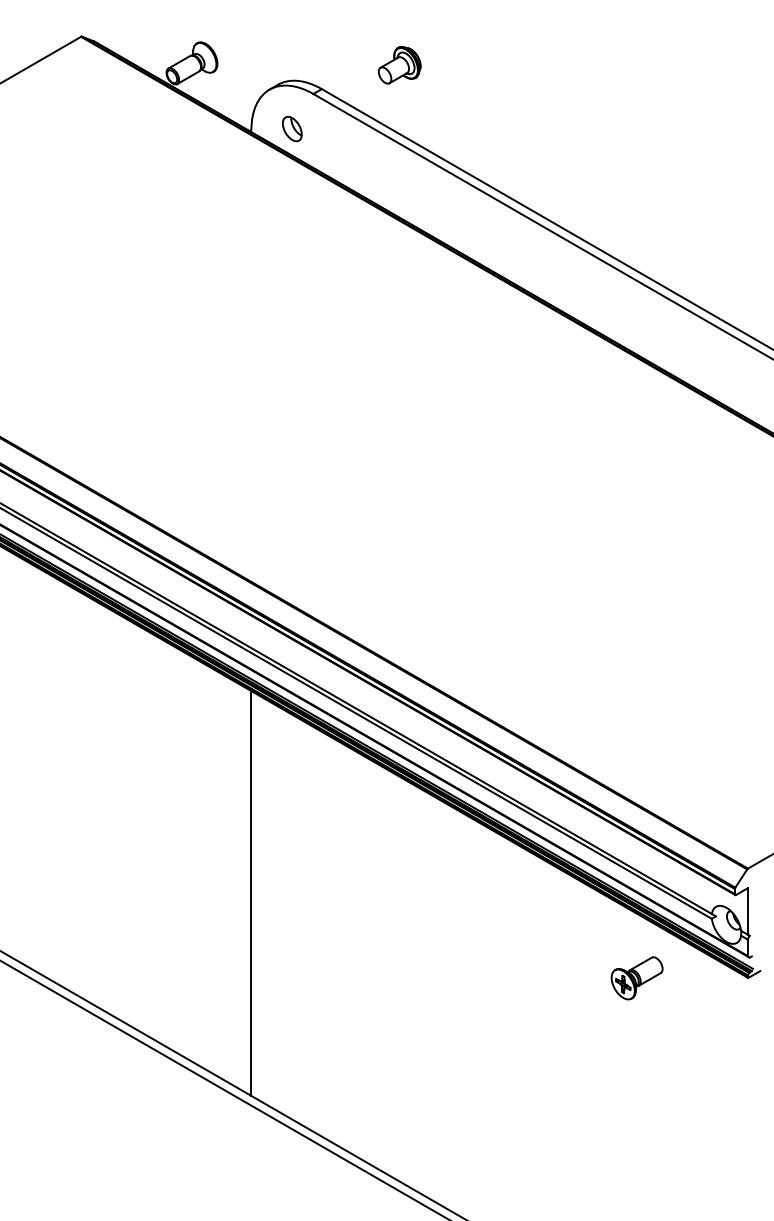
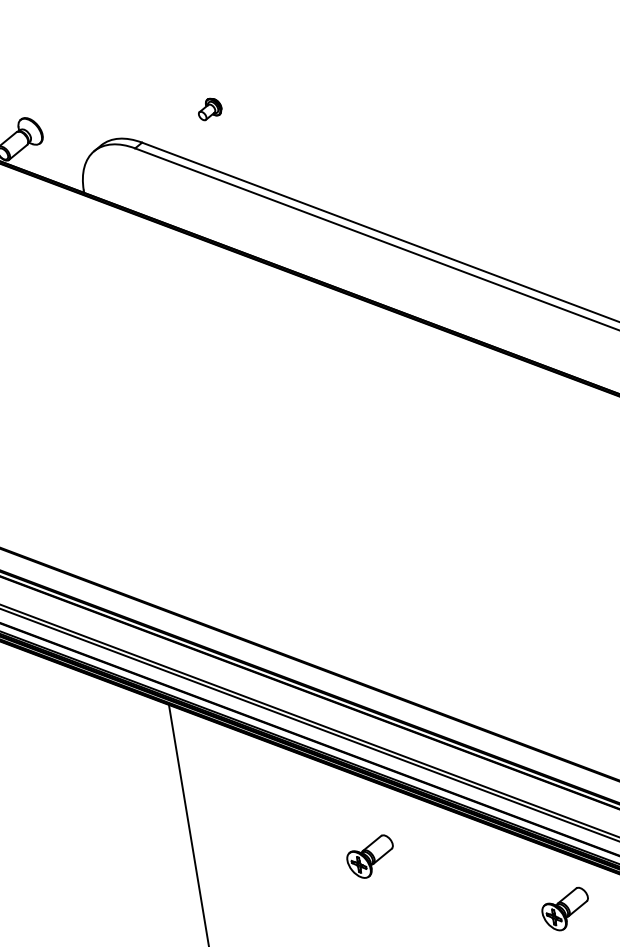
part: (399, 65) -> (209, 109), size x0.6
part: (292, 129) -> (121, 184), removed
part: (438, 888) -> (370, 857), added

